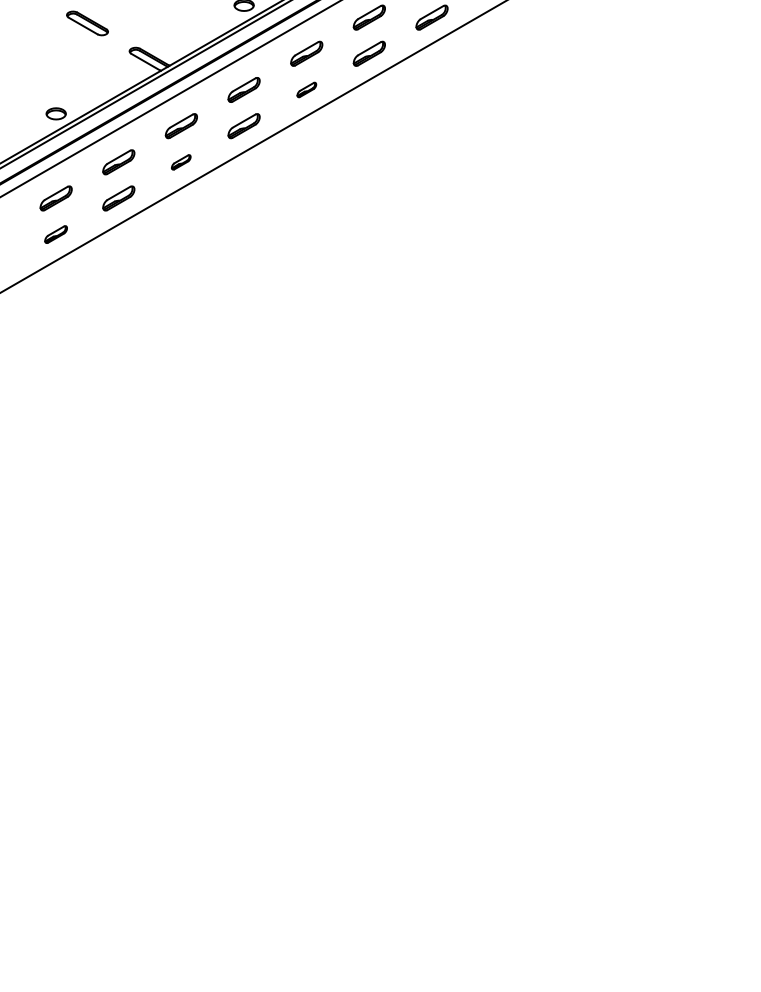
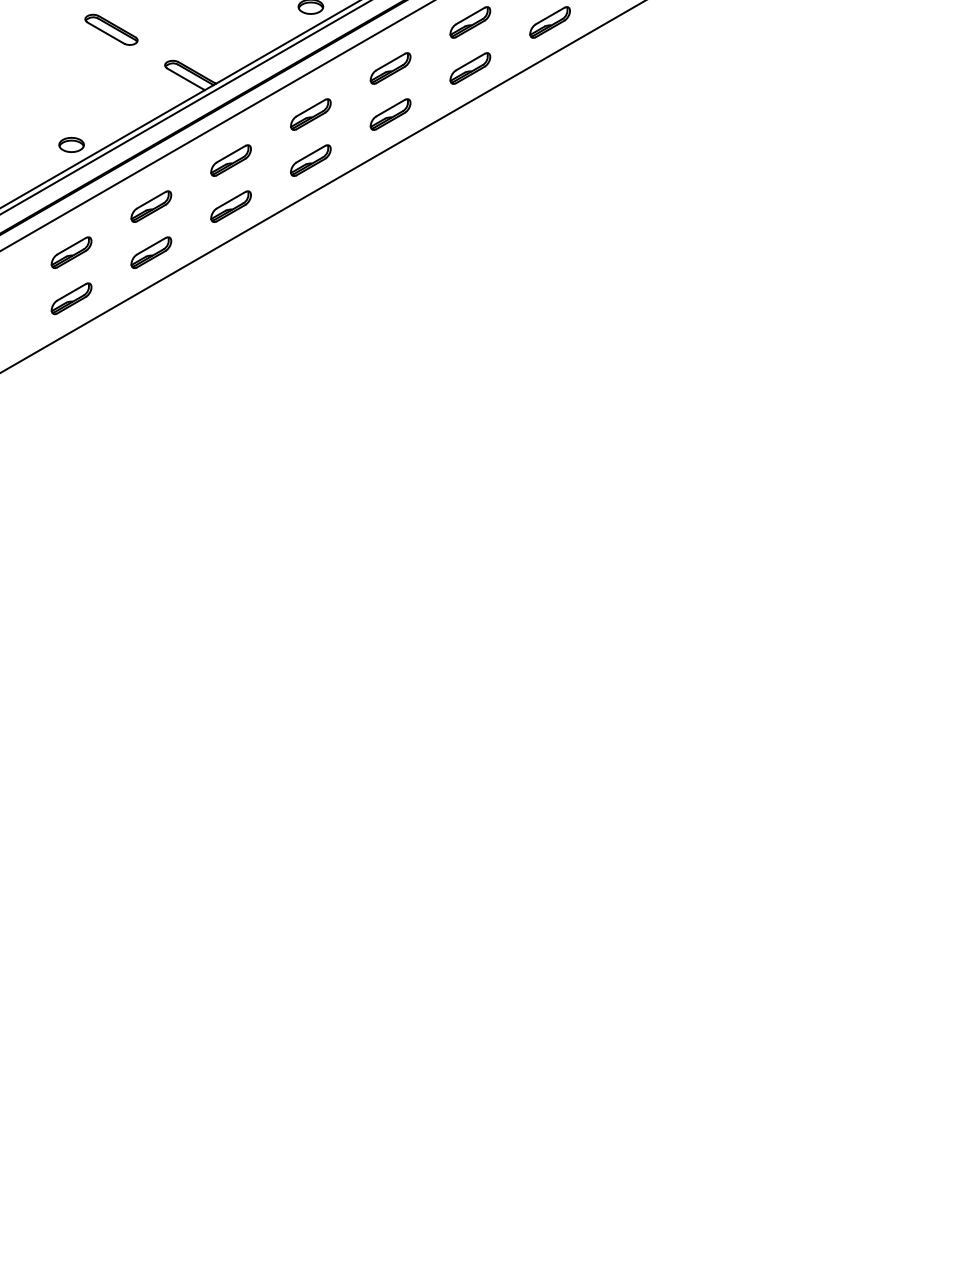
part: (306, 89) -> (390, 113), size x1.67
part: (180, 162) -> (229, 206), size x1.67
part: (55, 234) -> (70, 298), size x1.43

